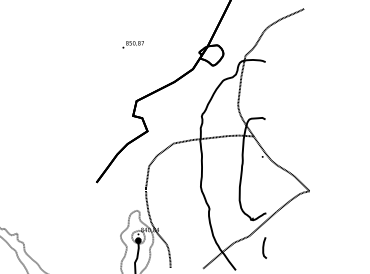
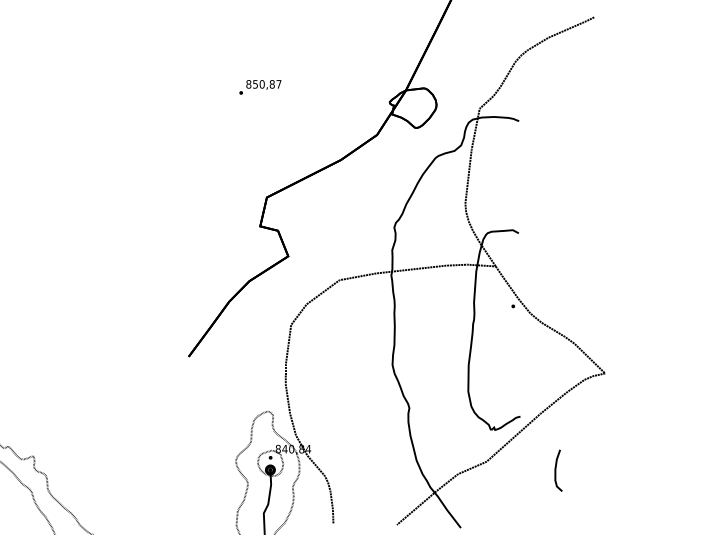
curve: (264, 247) -> (557, 469), moved

